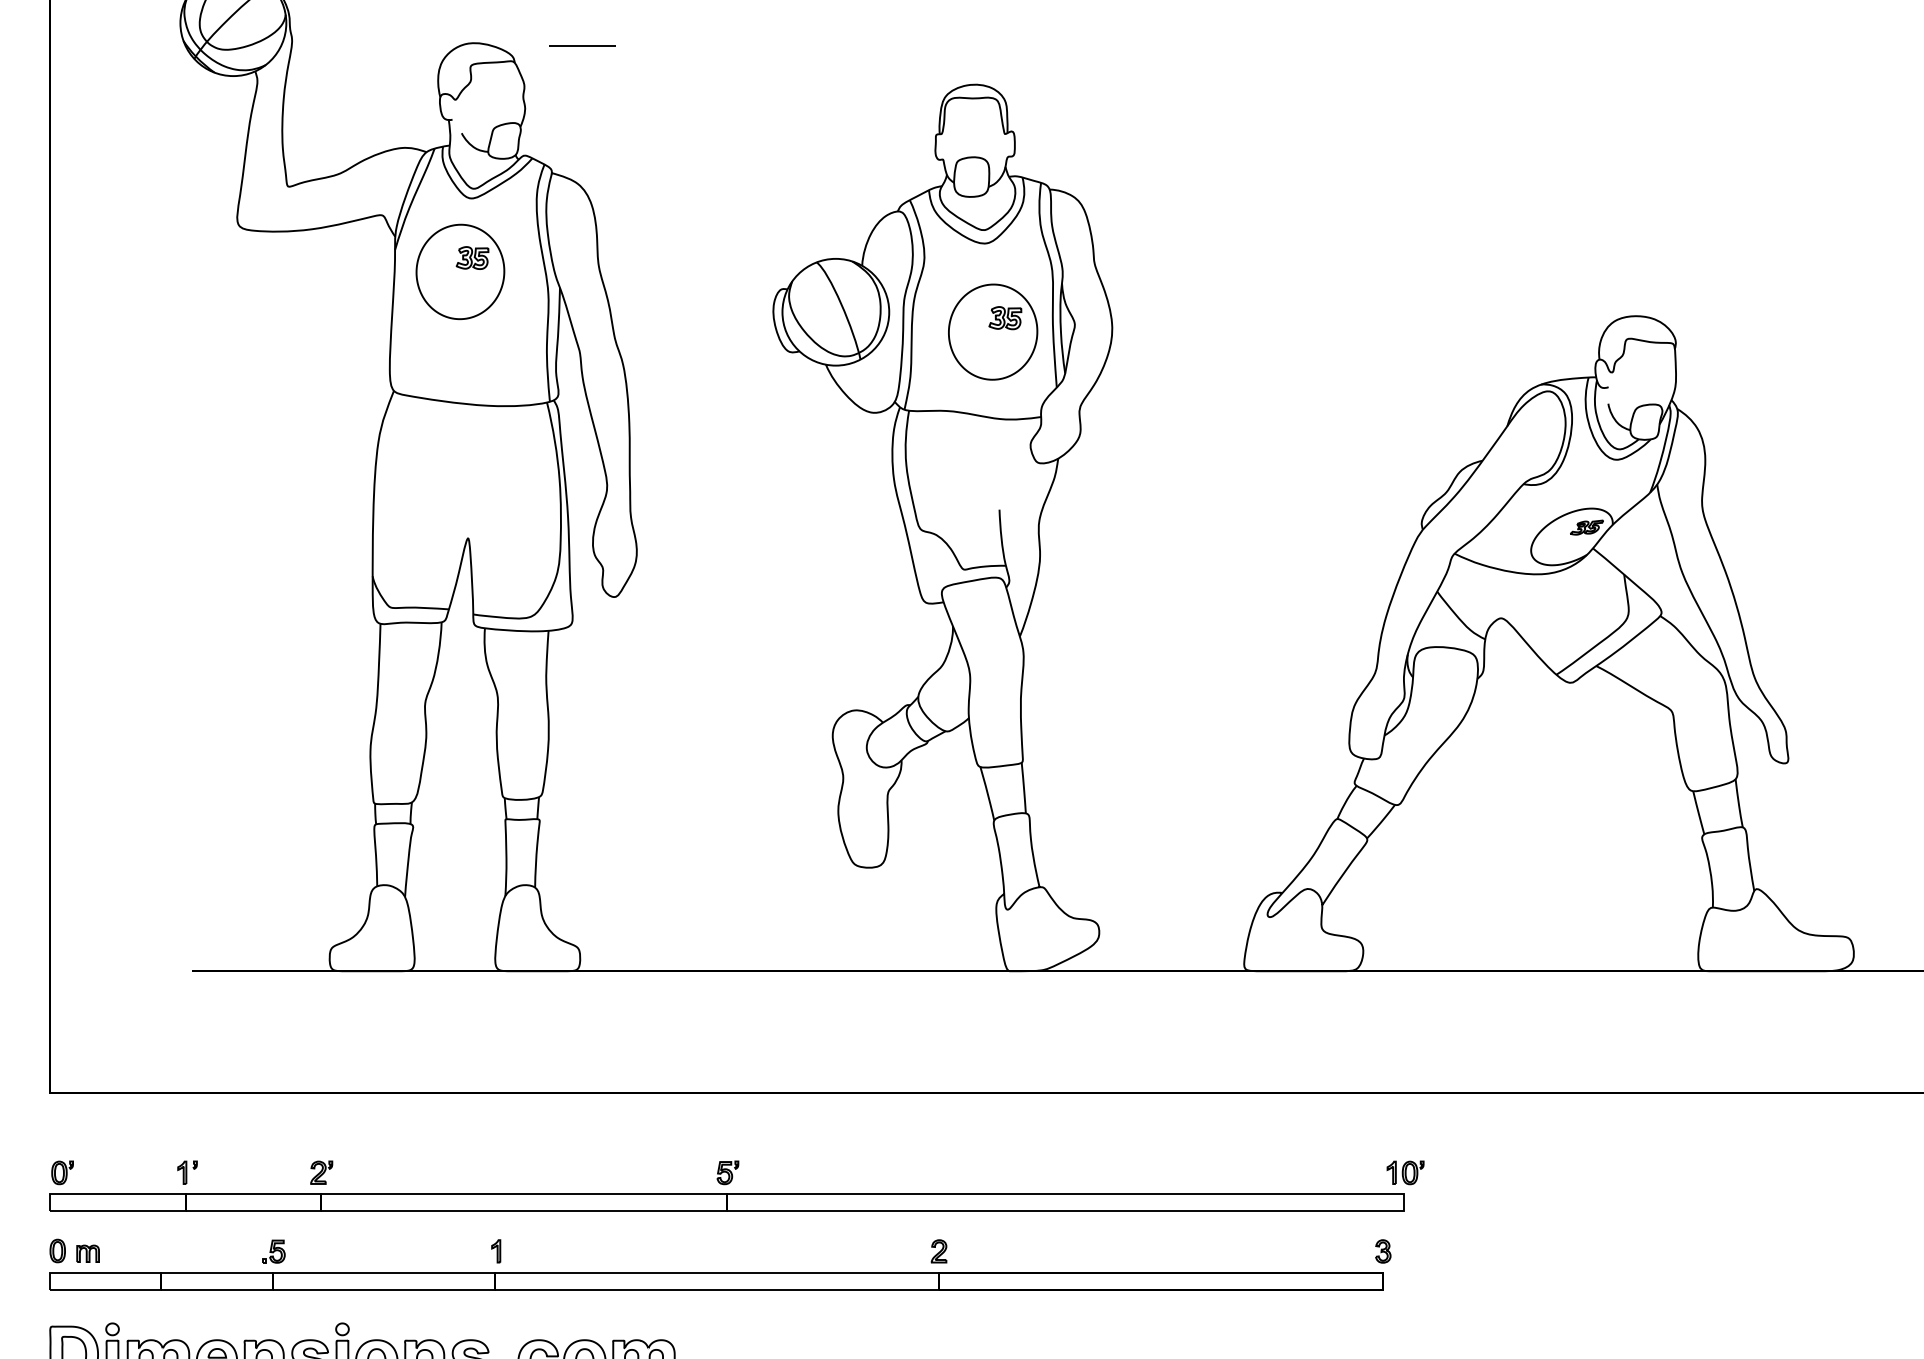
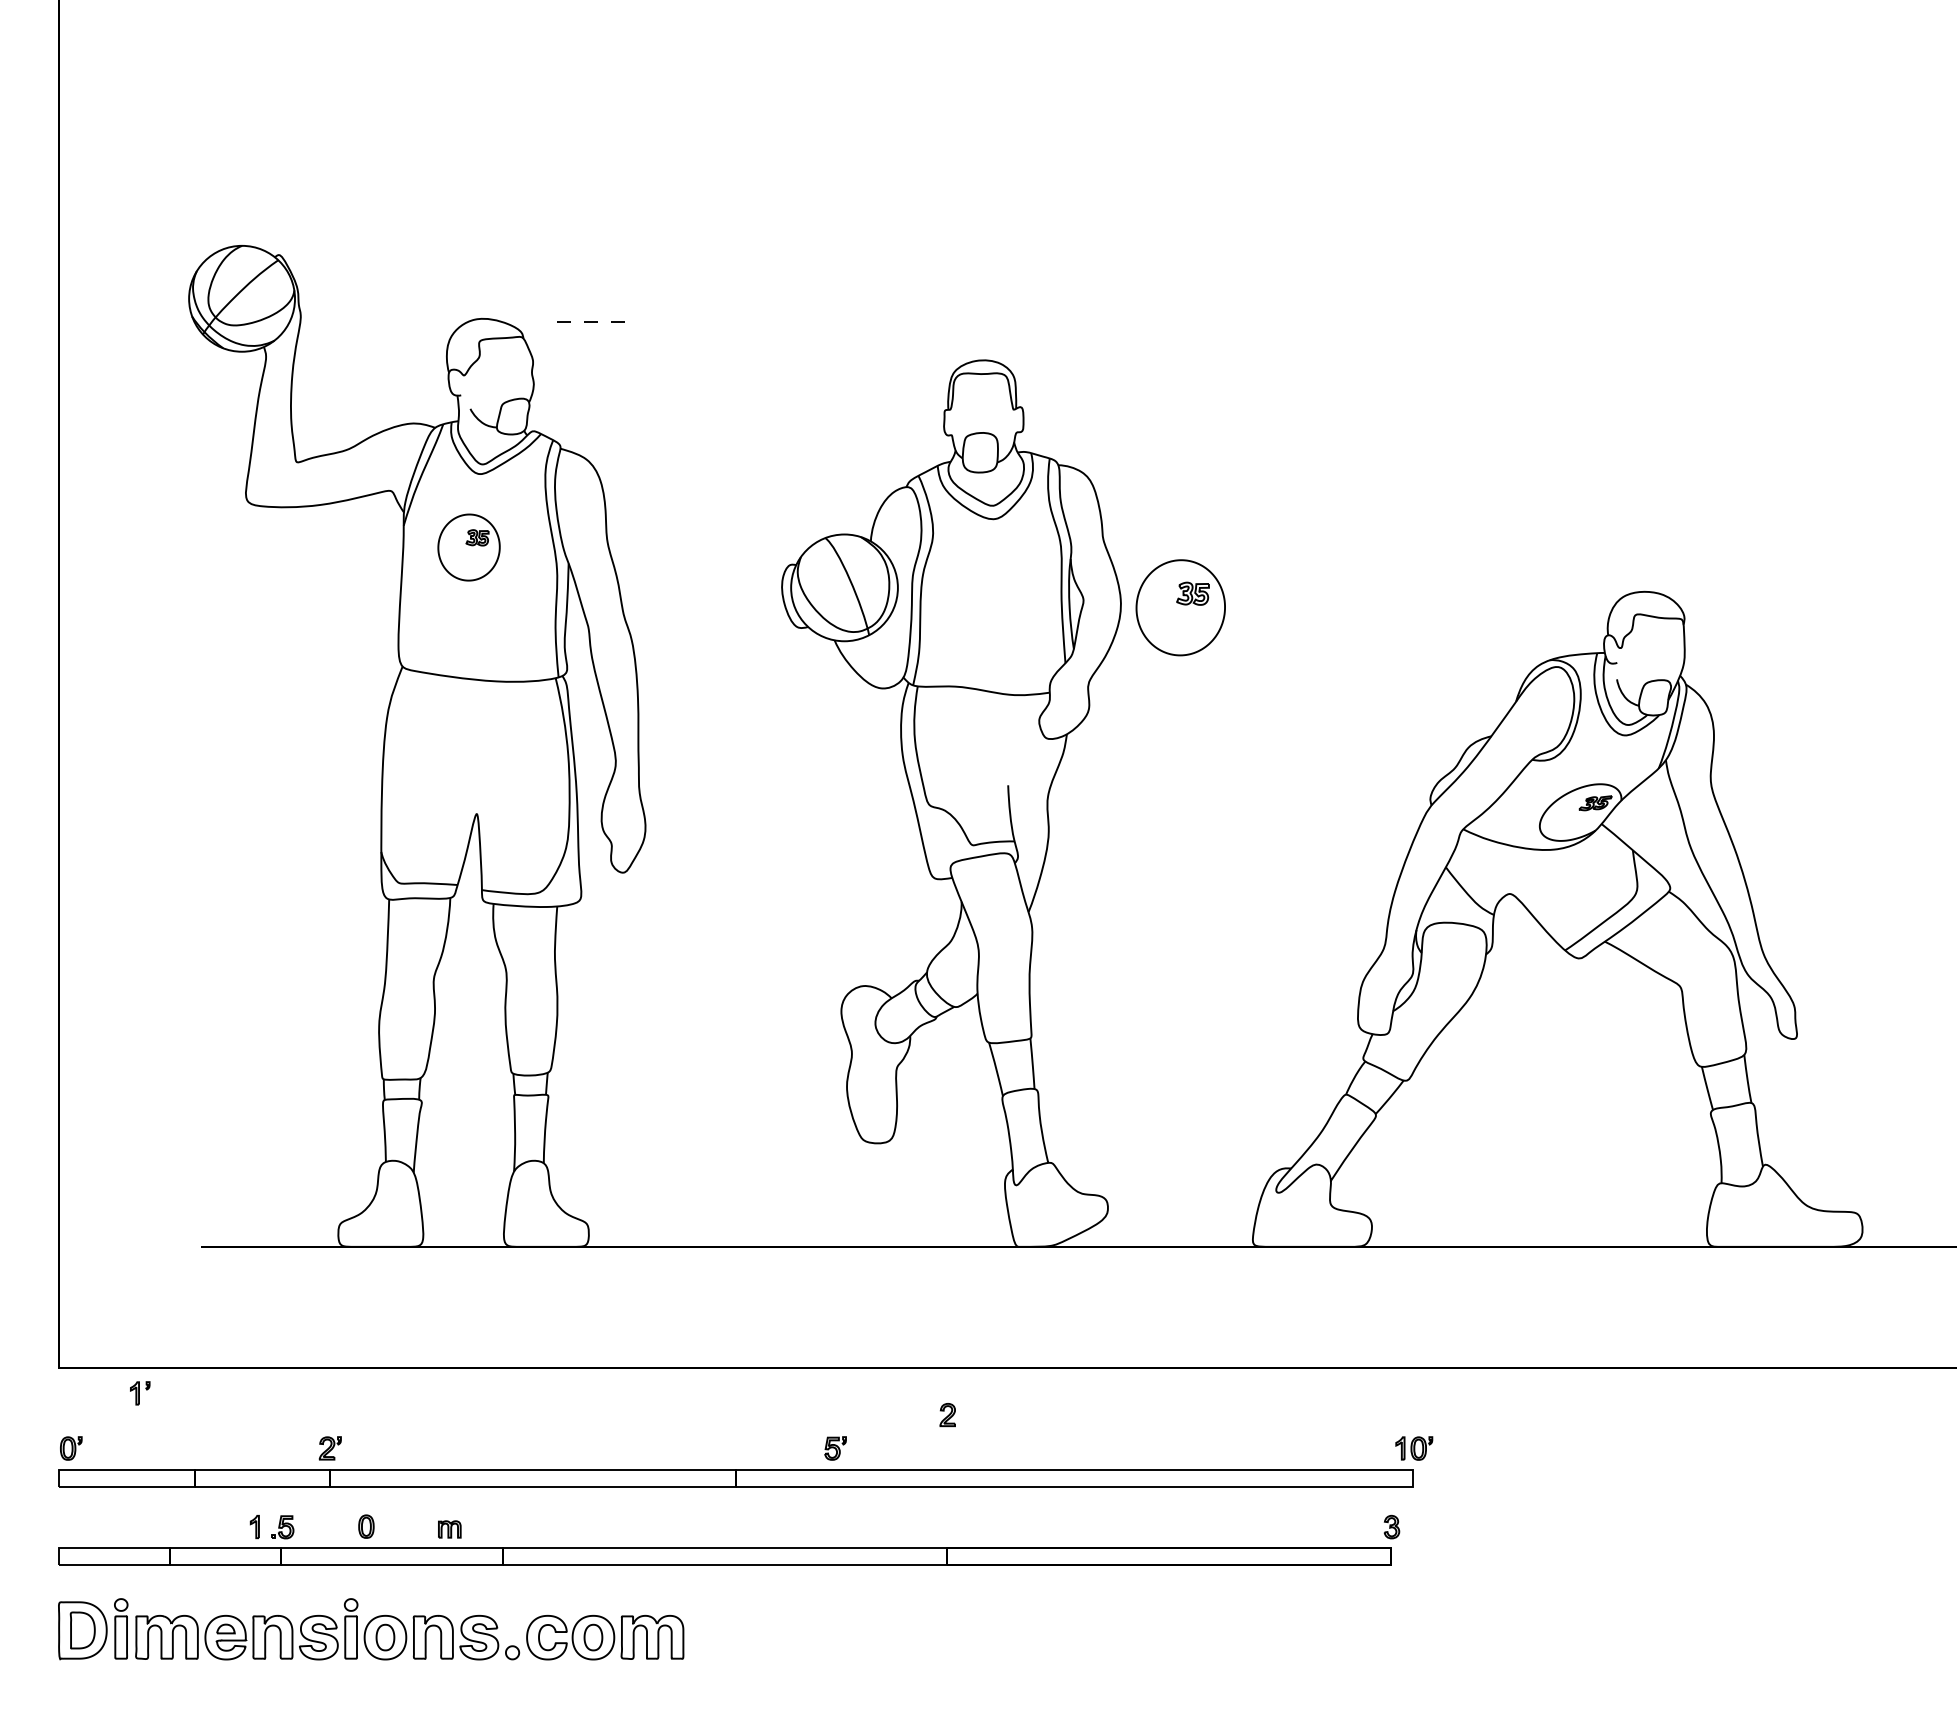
line: (582, 45) -> (591, 321), solid -> dashed
part: (459, 271) -> (468, 547), size x0.7
part: (992, 331) -> (1180, 607), moved
part: (187, 1172) -> (140, 1393), moved
part: (727, 1172) -> (835, 1448), moved
part: (57, 1250) -> (366, 1526), moved
part: (495, 1251) -> (254, 1527), moved
part: (938, 1251) -> (947, 1415), moved
part: (87, 1253) -> (449, 1529), moved

